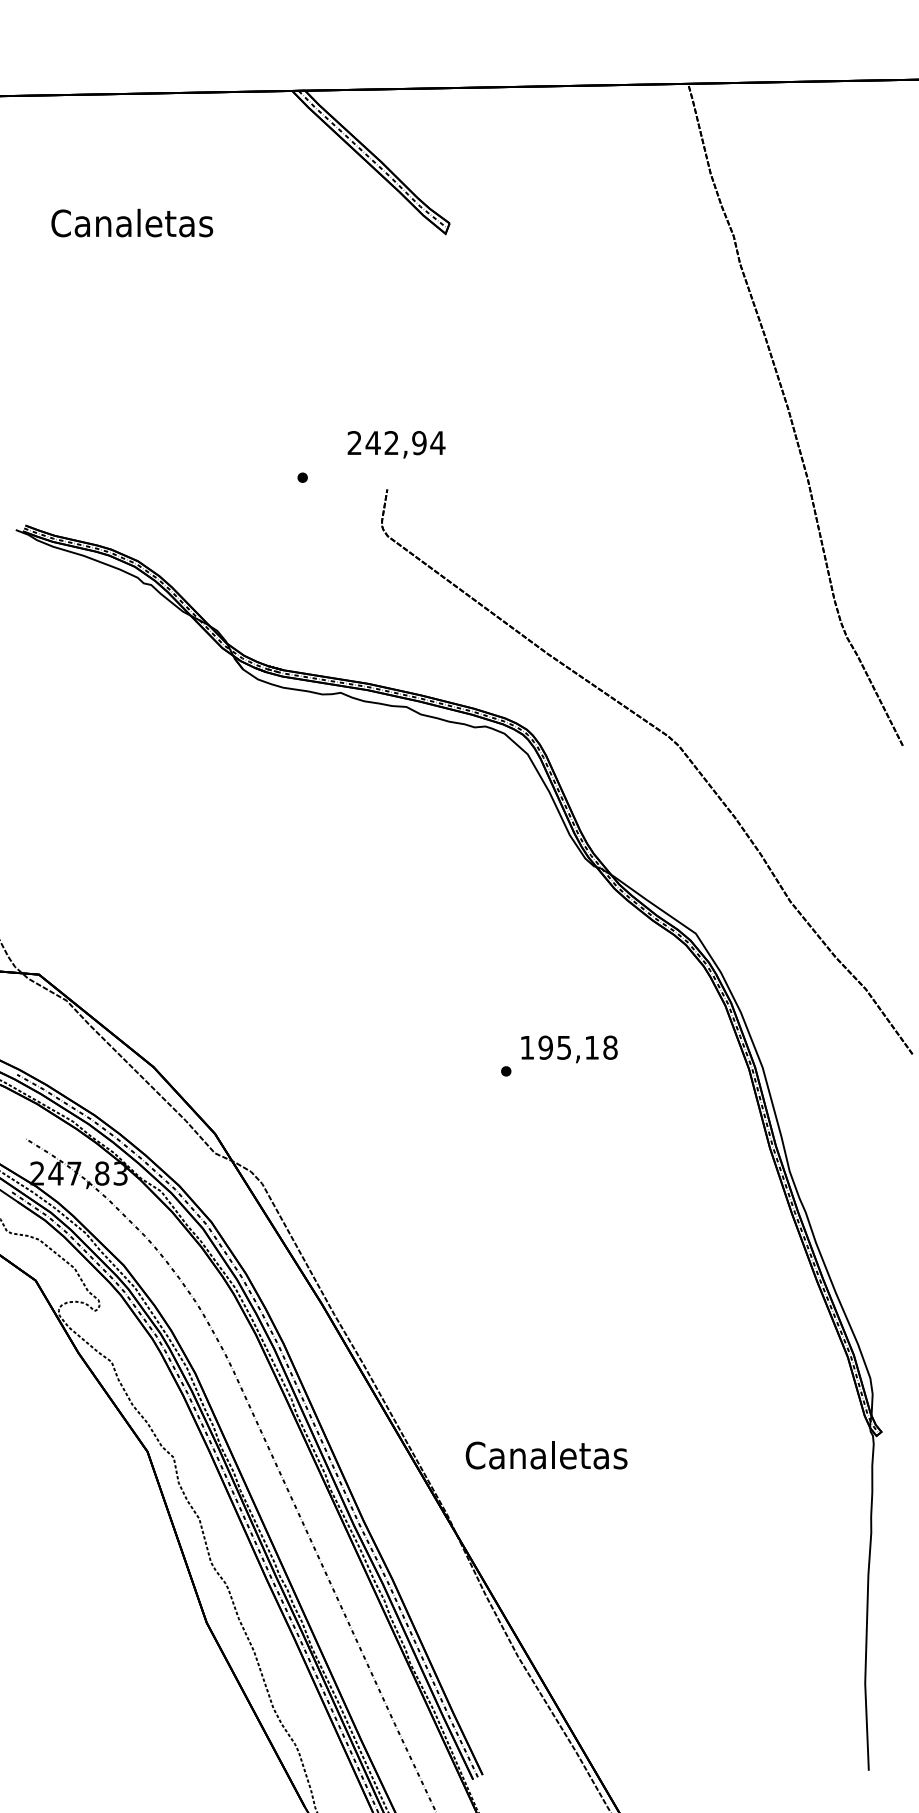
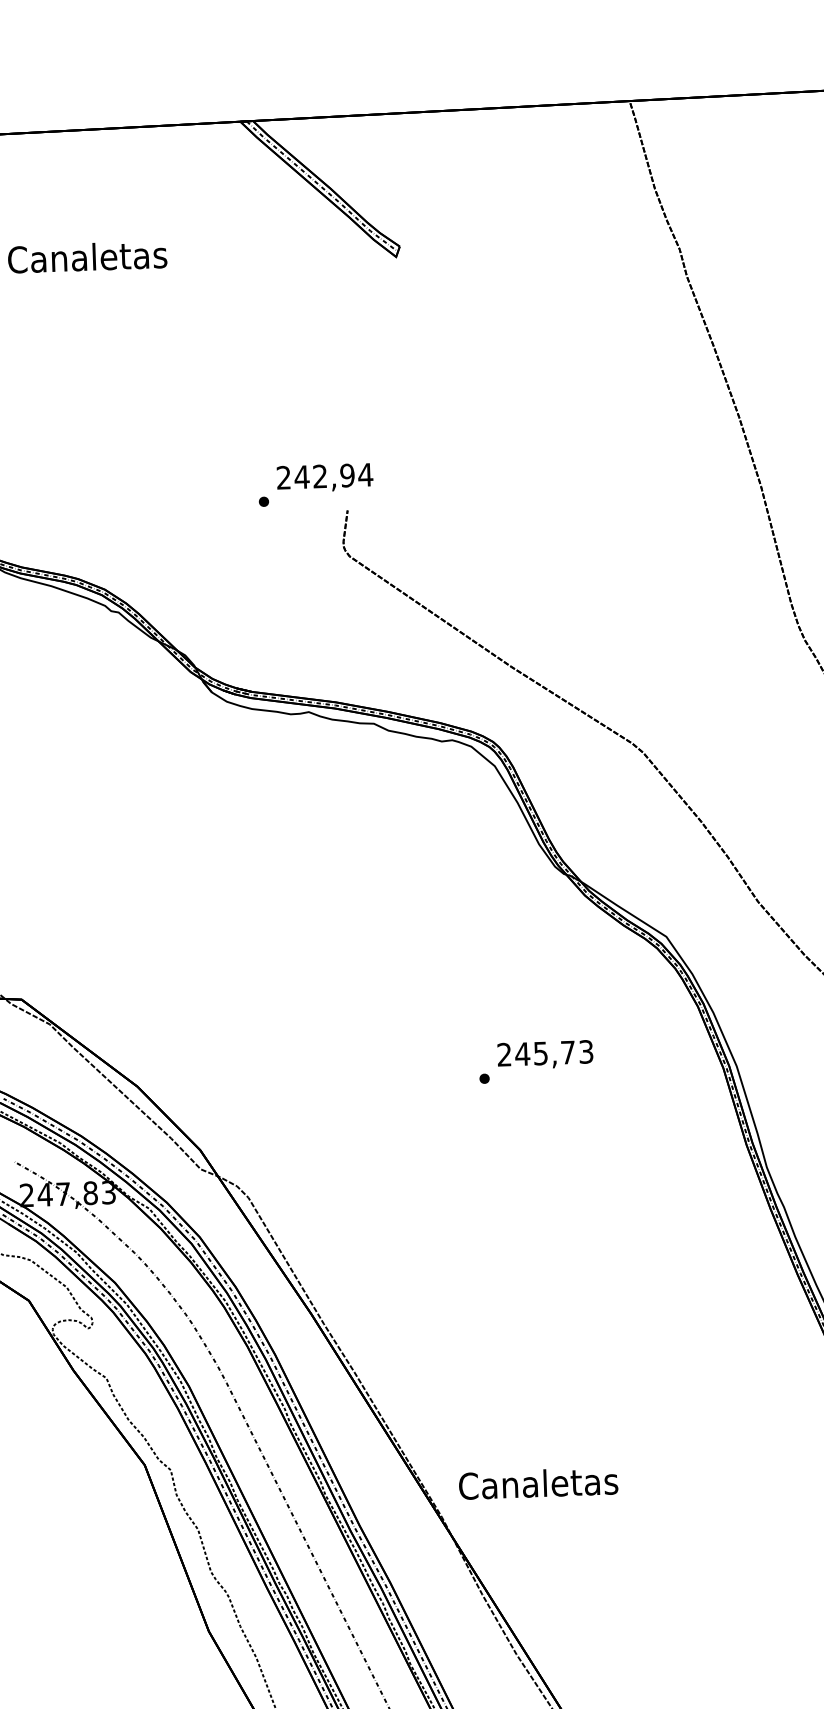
text: (396, 444) -> (324, 477), moved
text: (568, 1047) -> (545, 1053), 195,18 -> 245,73
text: (546, 1455) -> (538, 1483), moved

